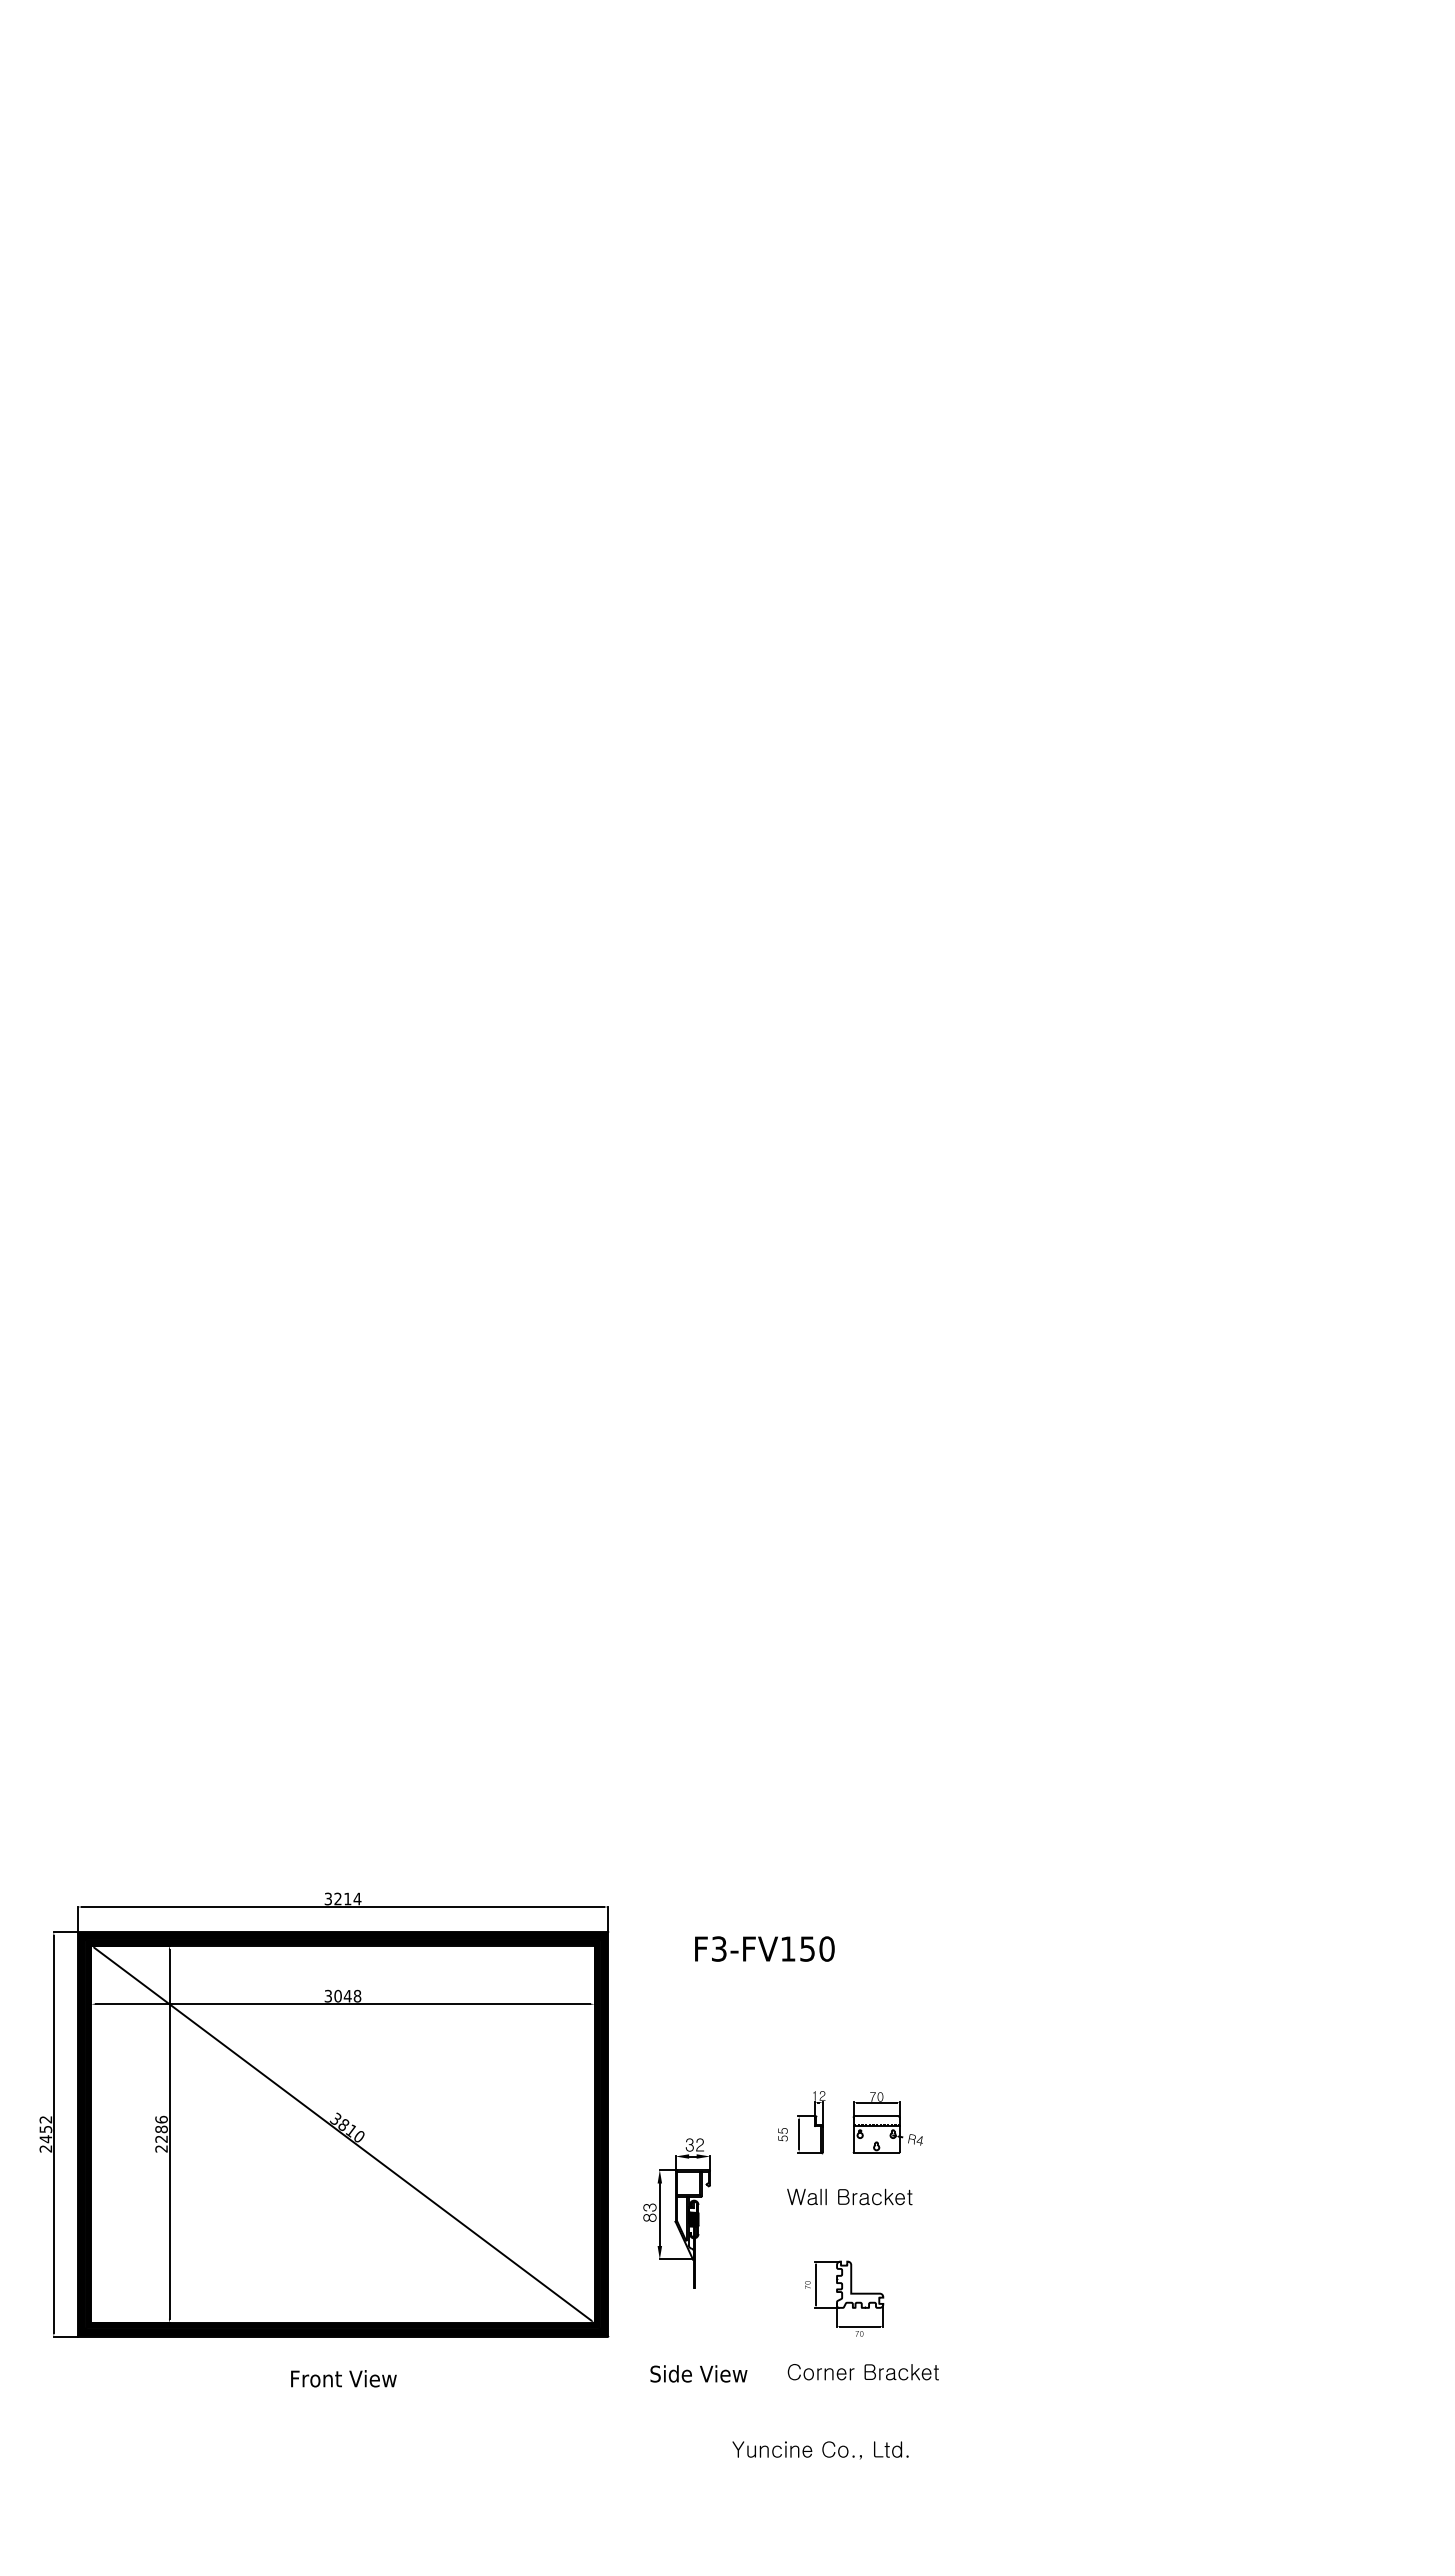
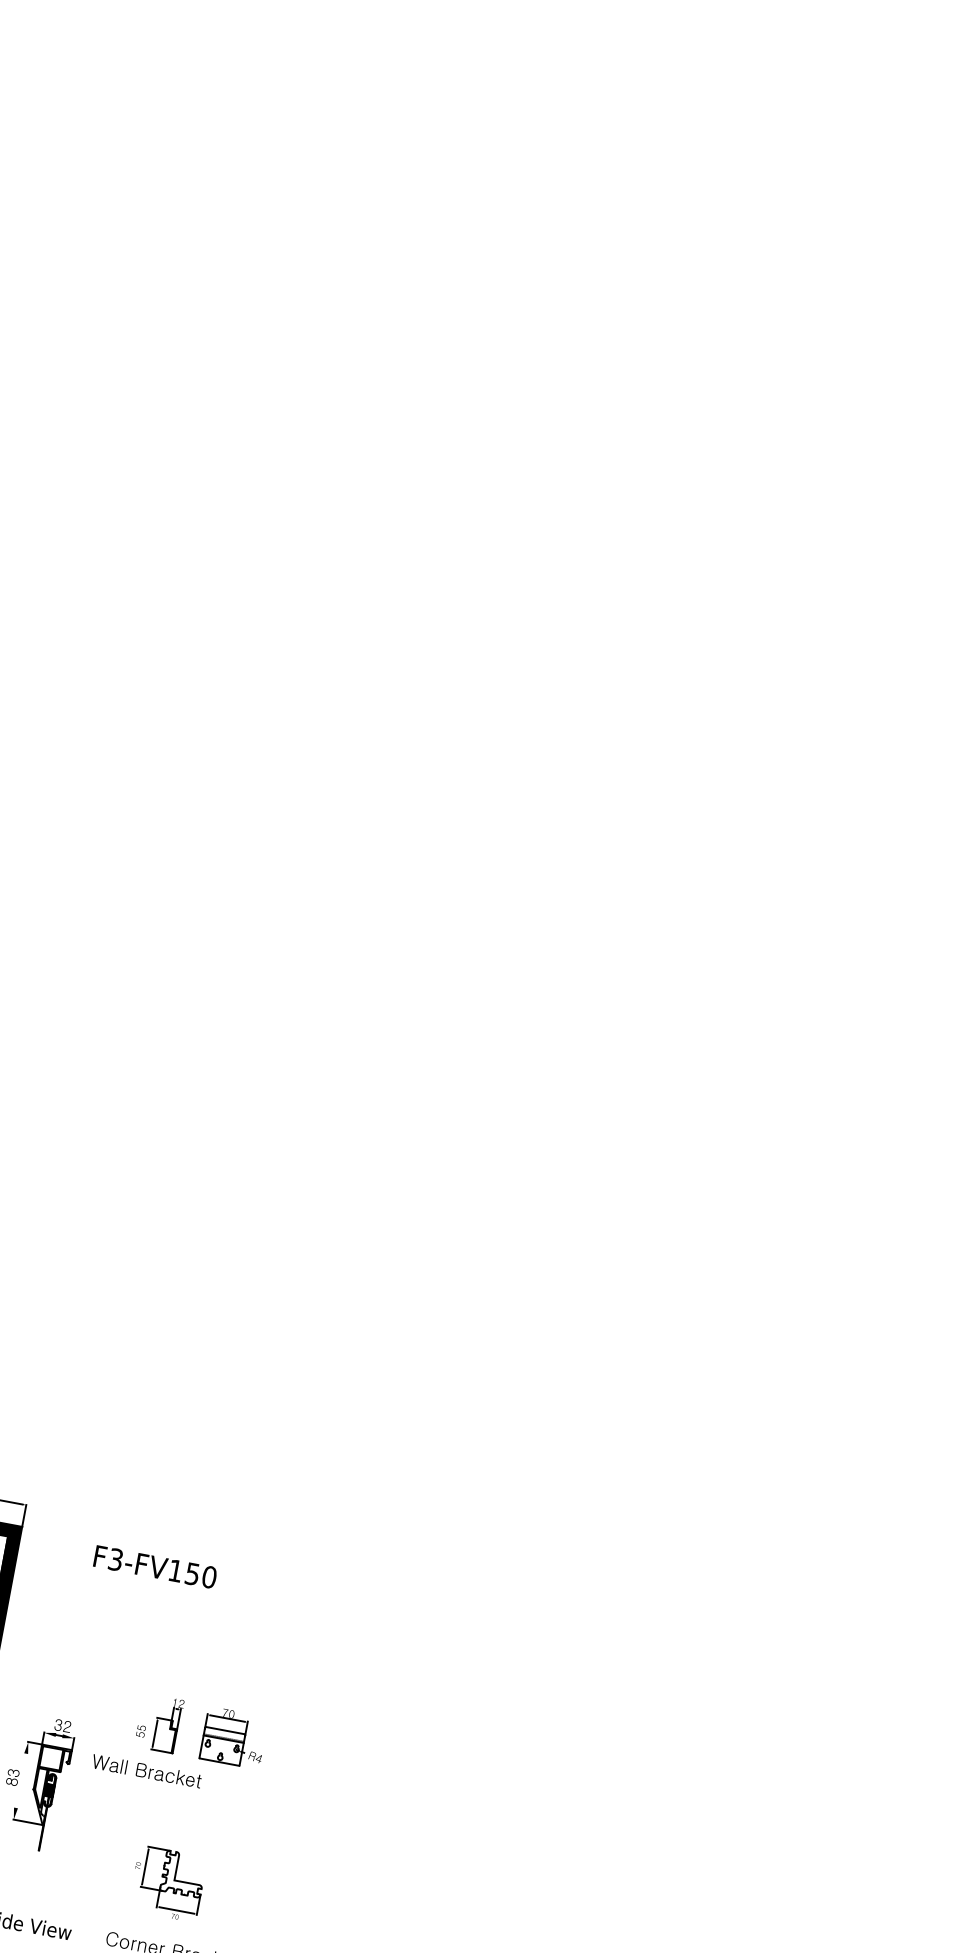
text: (849, 2196) -> (146, 1770), moved
line: (659, 2214) -> (20, 1780), removed

